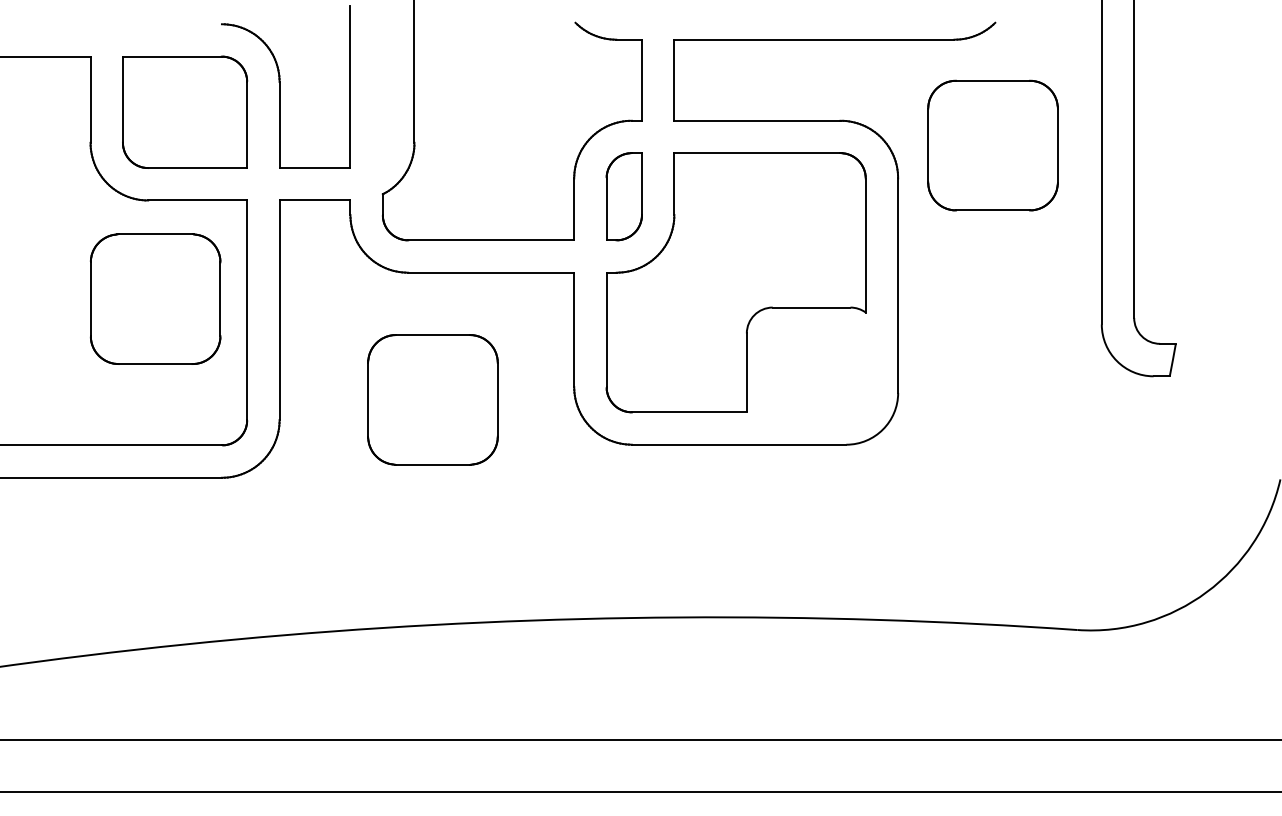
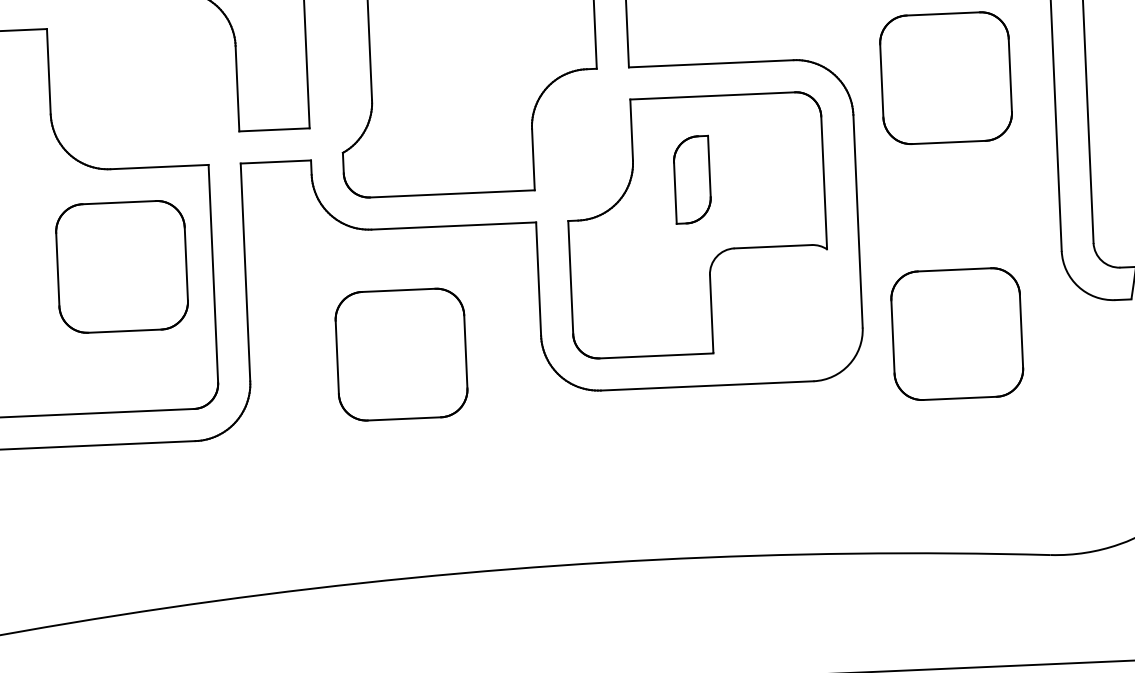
part: (185, 111) -> (143, 79), removed
part: (623, 196) -> (691, 179), moved
part: (992, 403) -> (956, 334), added

